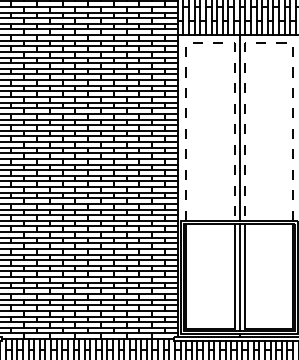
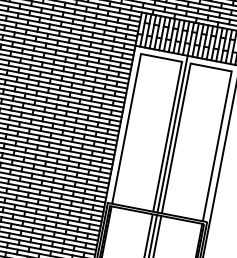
line: (210, 43) -> (161, 58), dashed -> solid
line: (268, 43) -> (210, 67), dashed -> solid

